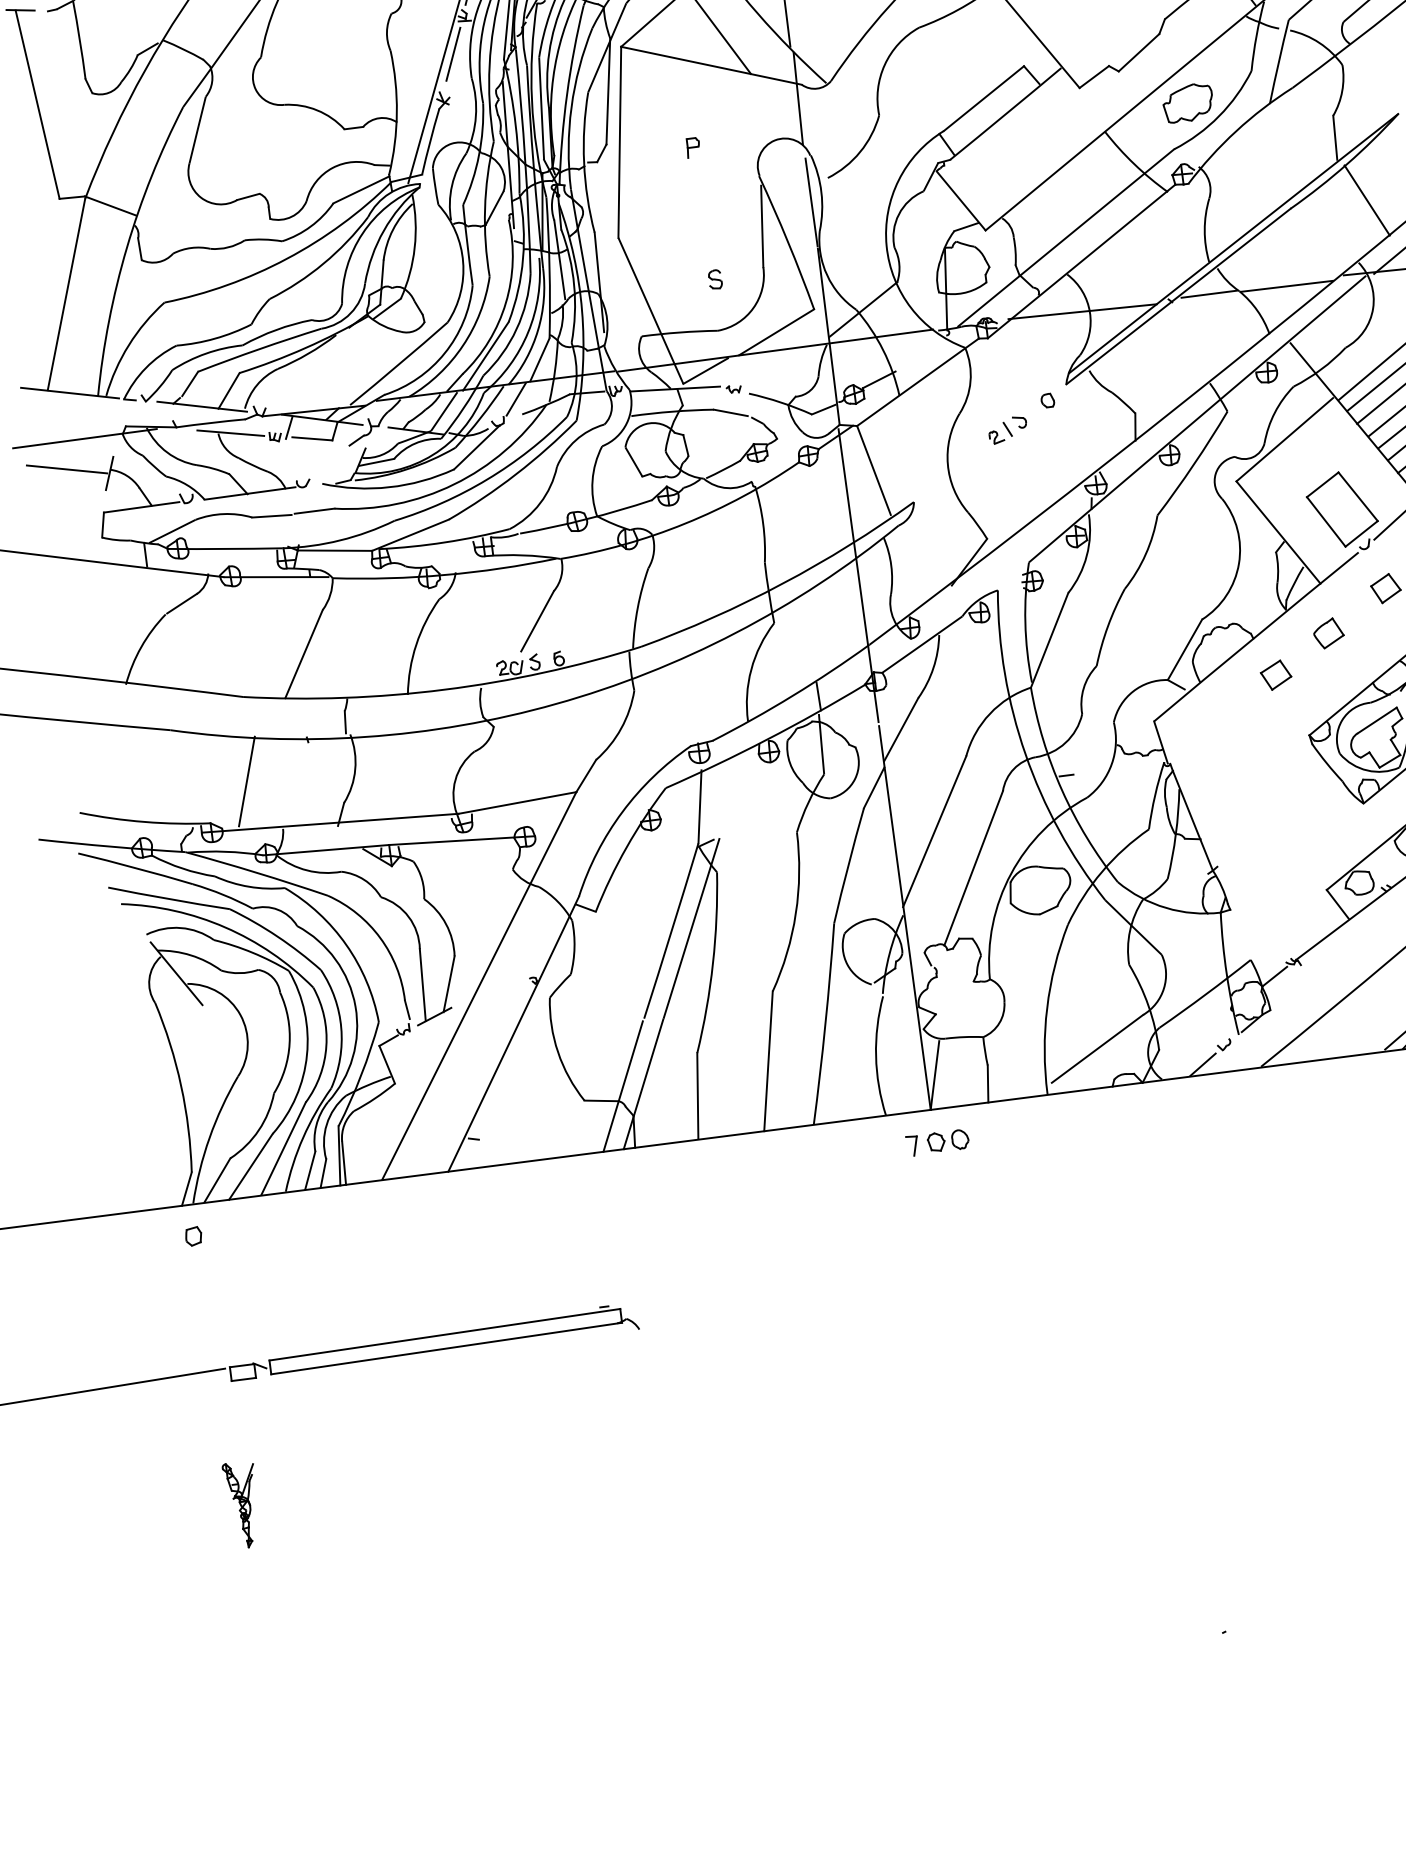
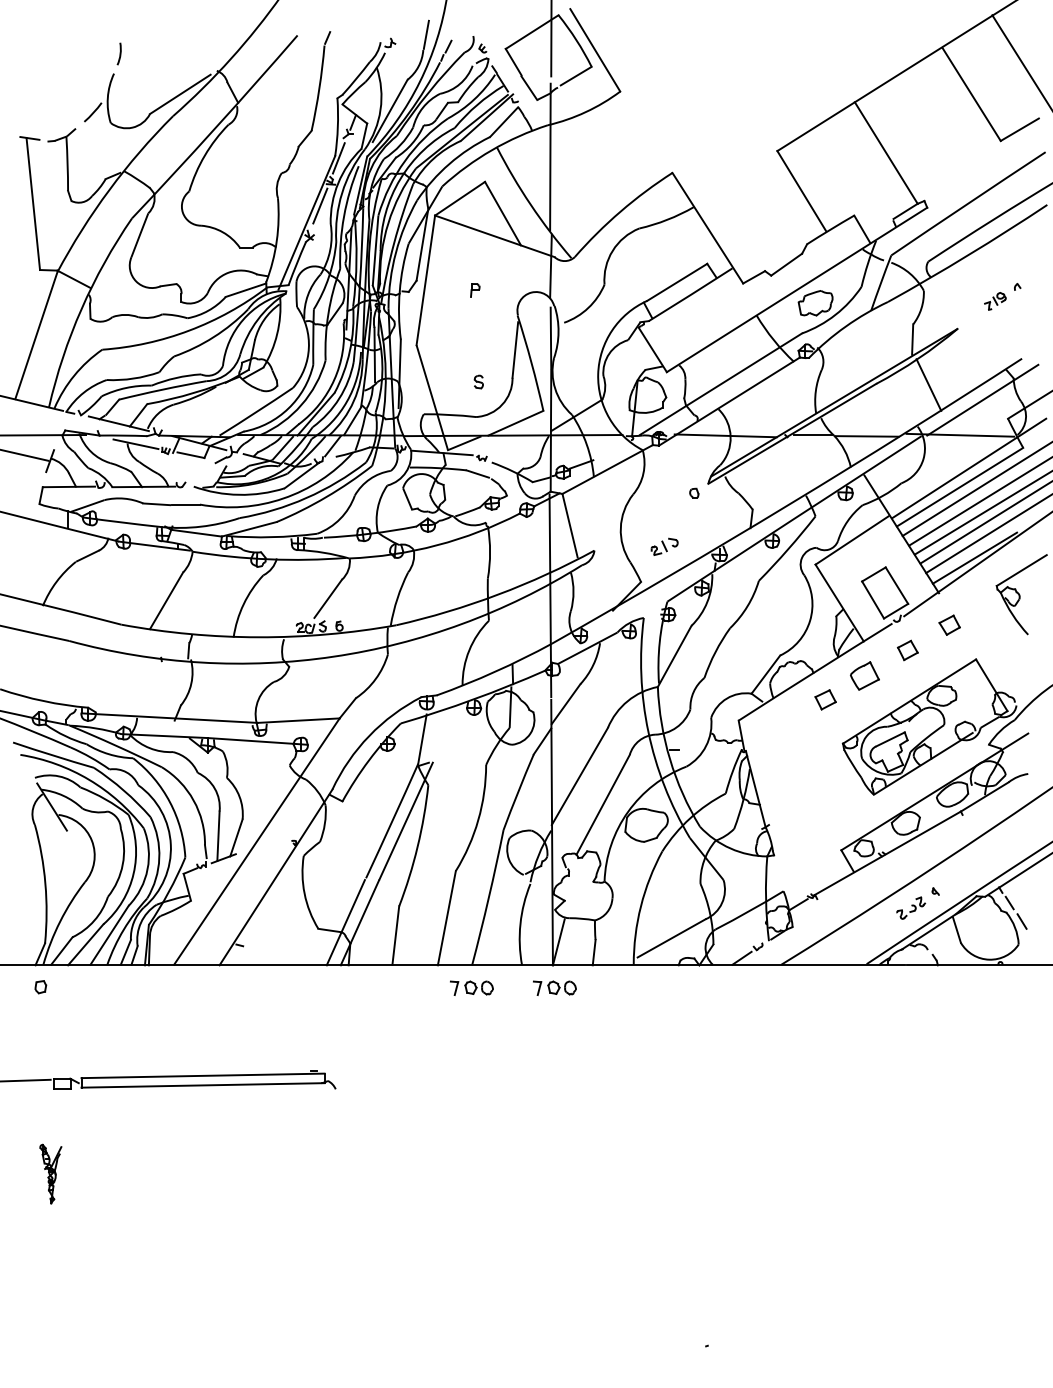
part: (1007, 429) -> (664, 546), moved
part: (1329, 632) -> (865, 675), size x1.4
line: (246, 781) -> (116, 682), removed
part: (816, 1157) -> (471, 987), added

